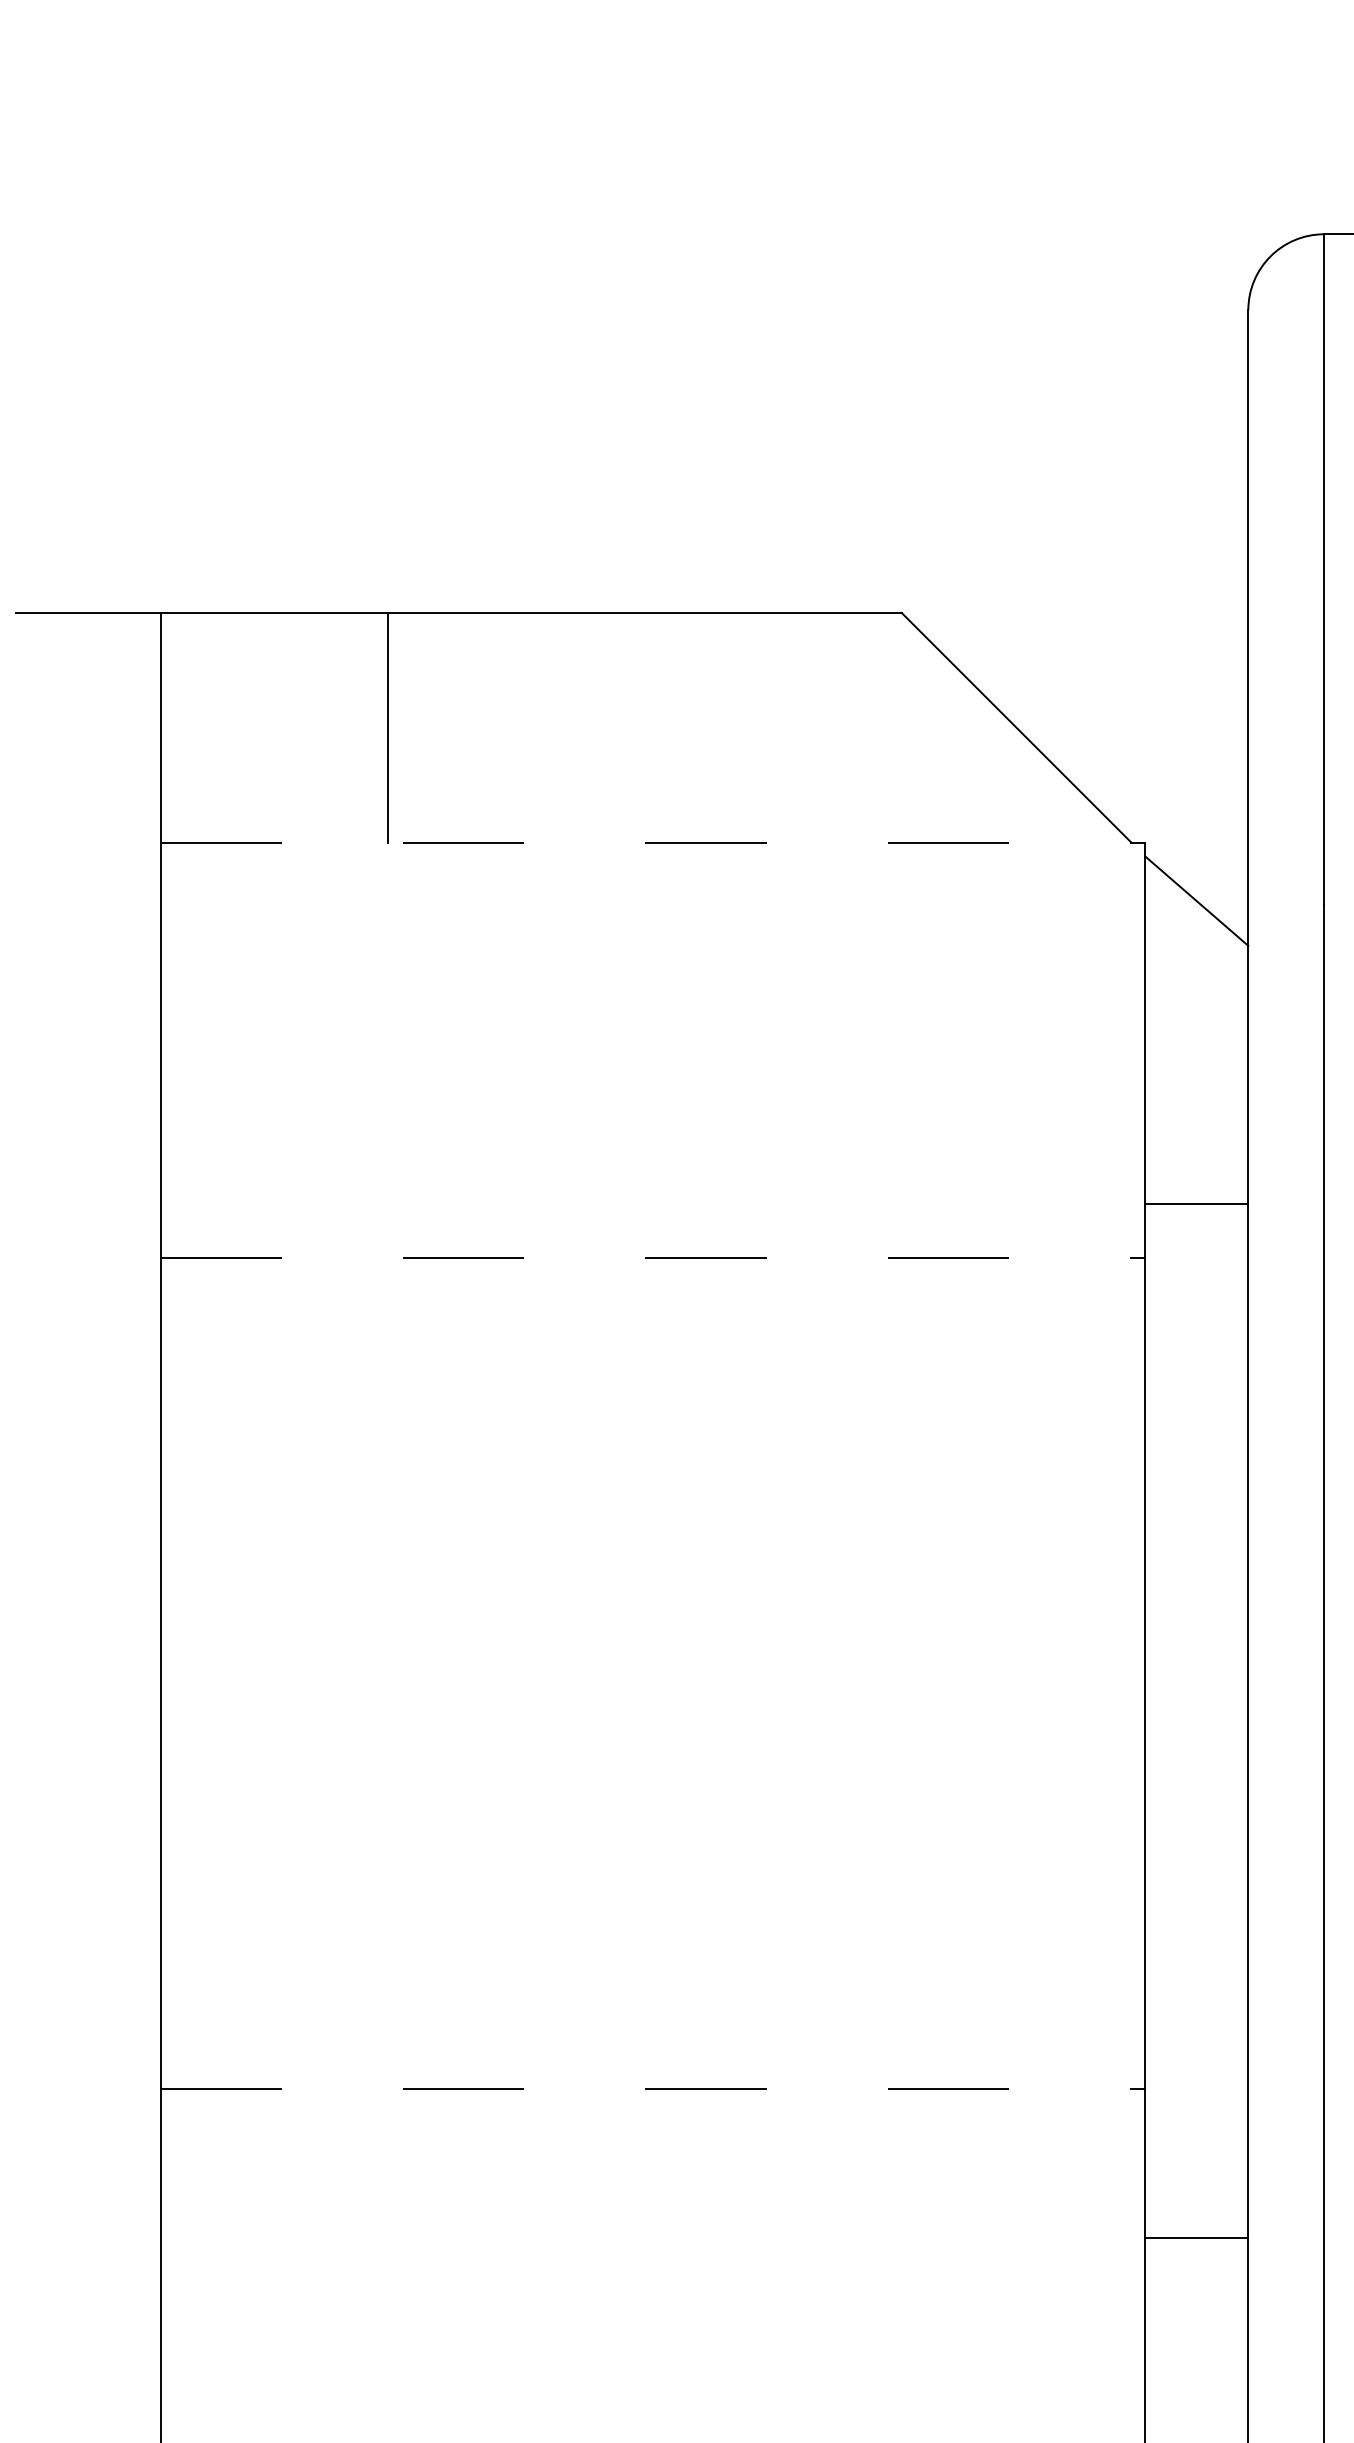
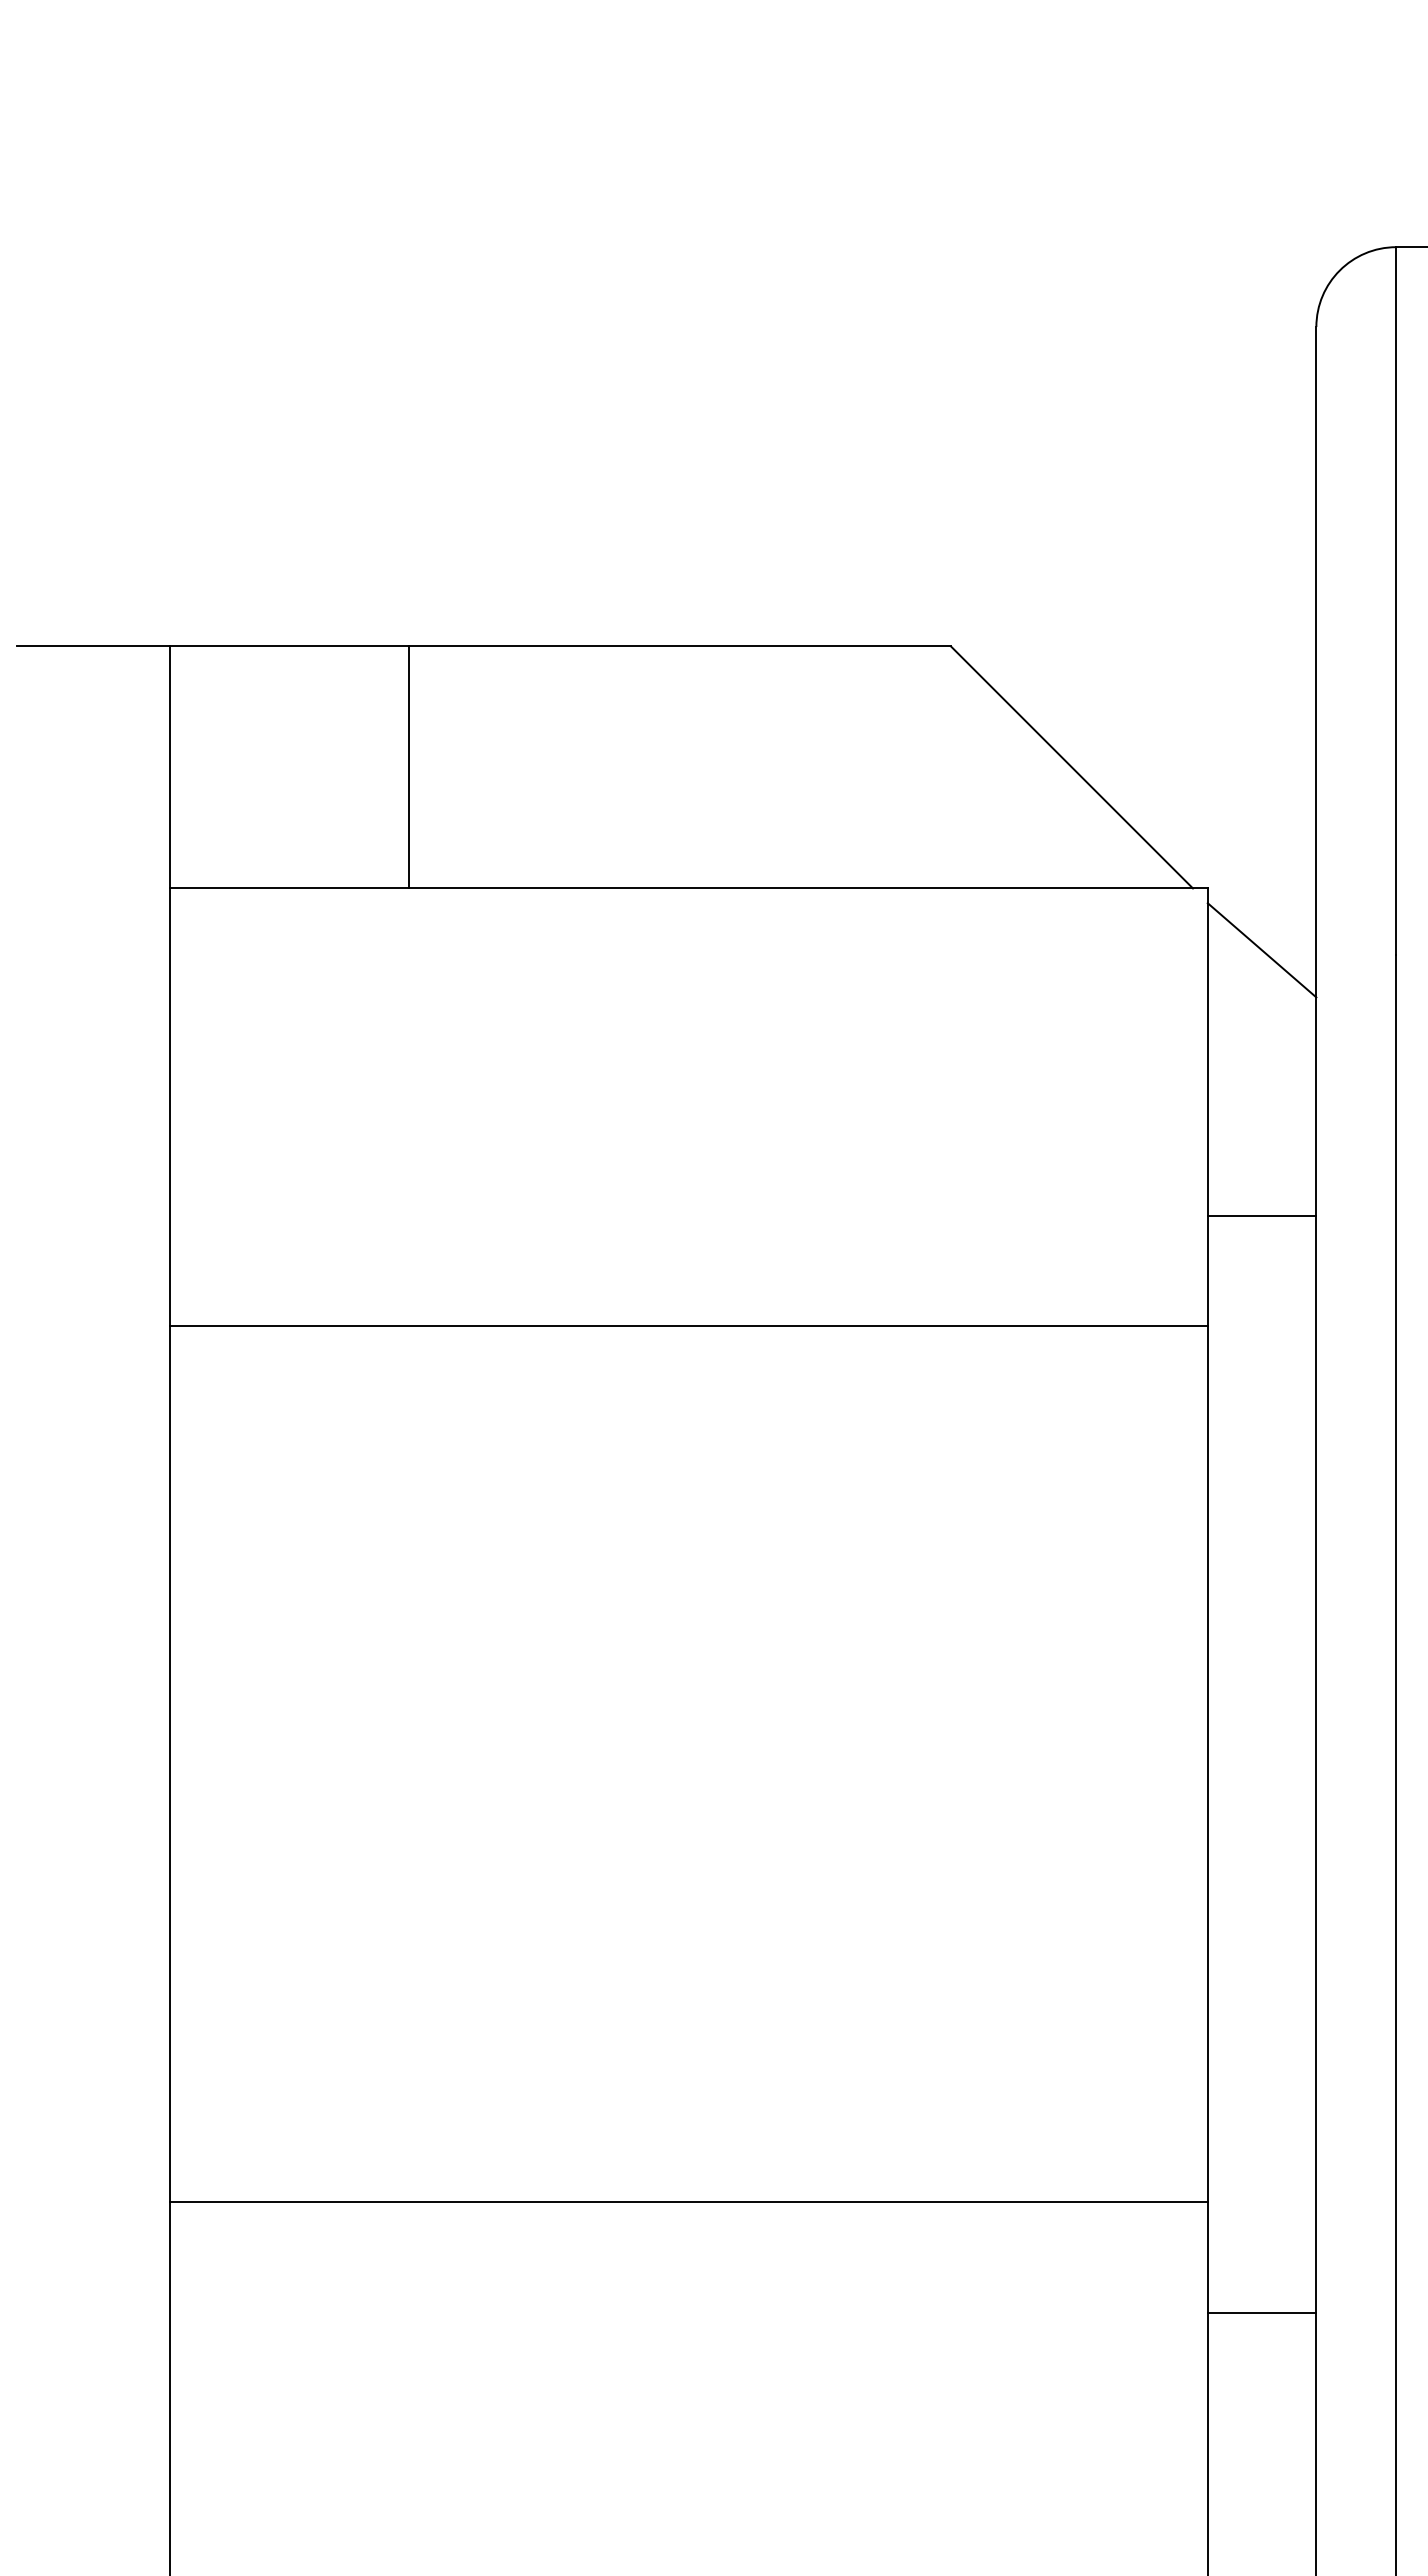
line: (653, 842) -> (689, 888), dashed -> solid
line: (1196, 1203) -> (1261, 1215), moved
line: (653, 1258) -> (689, 1326), dashed -> solid
line: (653, 2088) -> (689, 2202), dashed -> solid
line: (1196, 2238) -> (1261, 2313), moved

